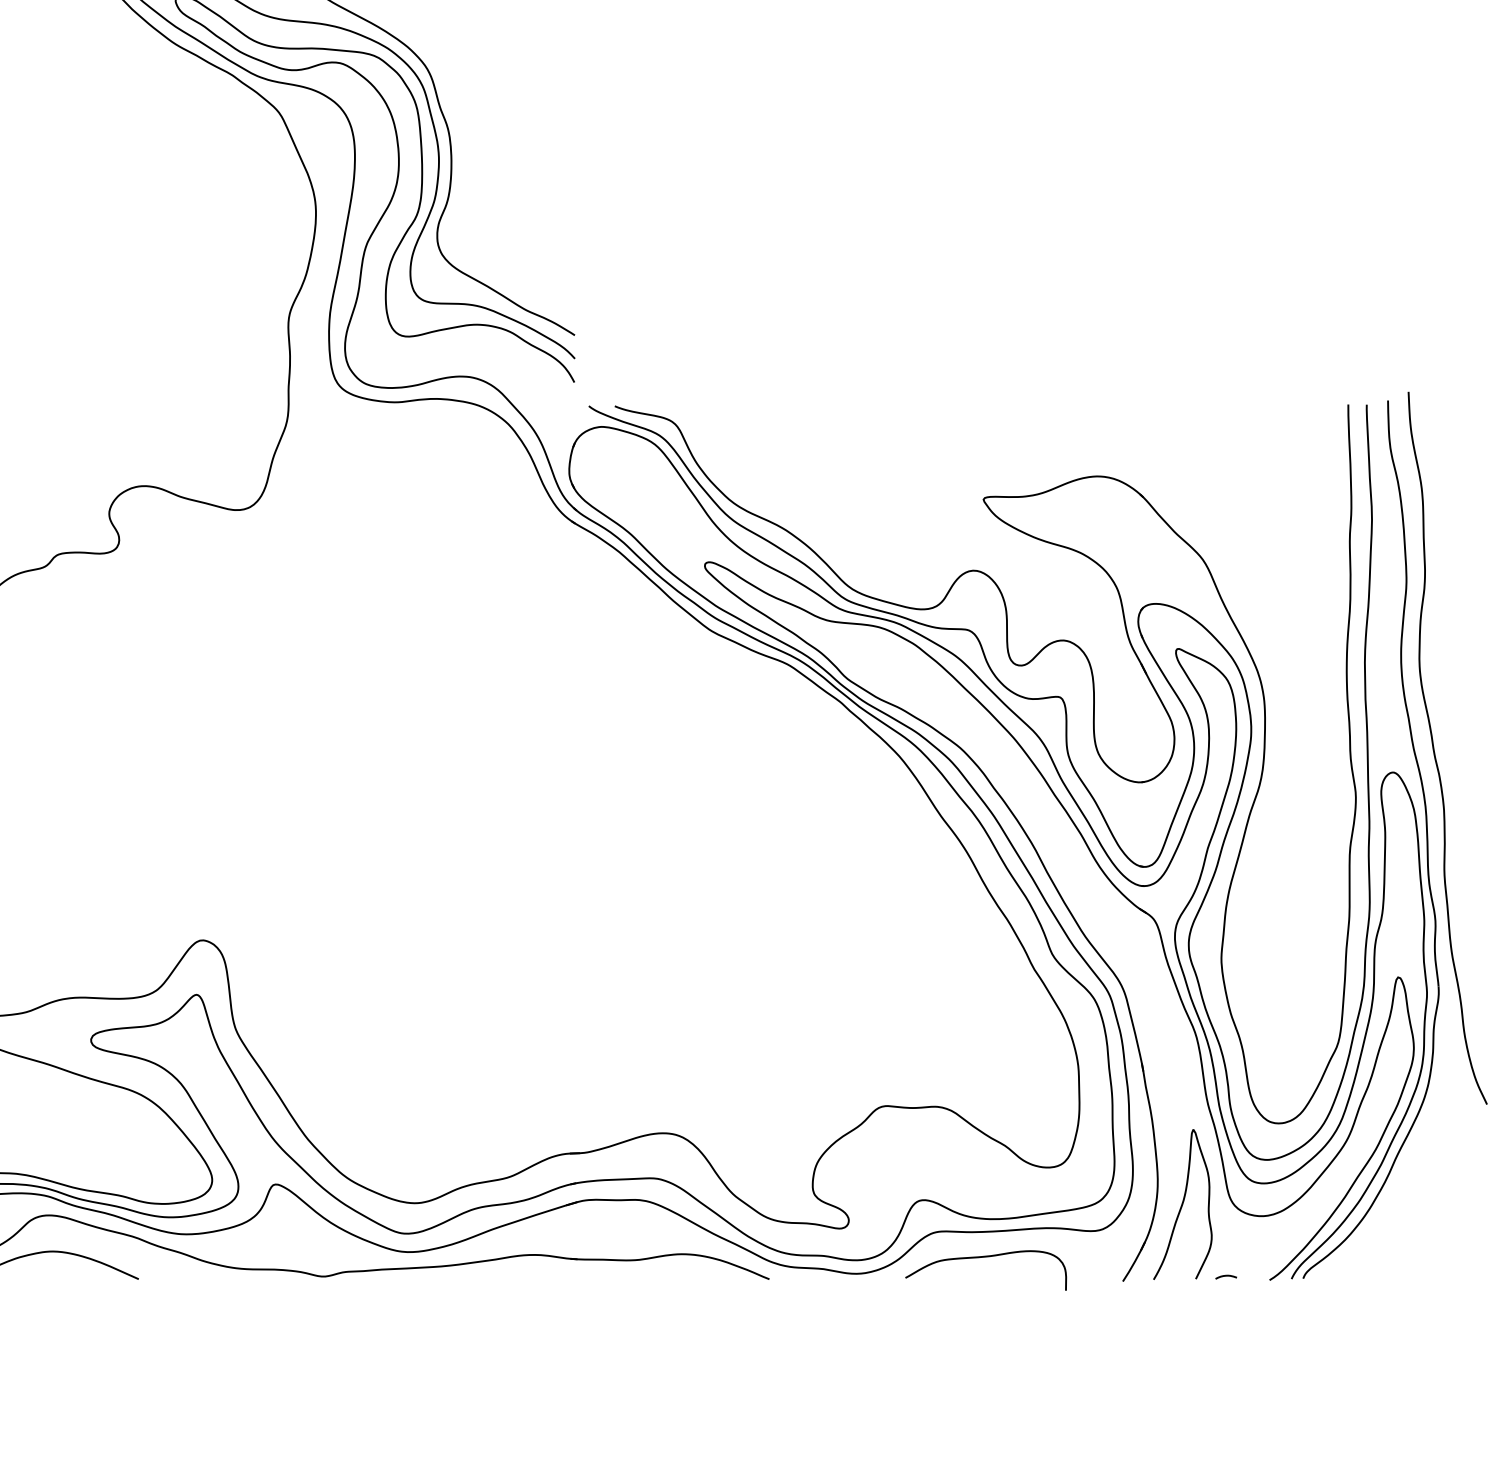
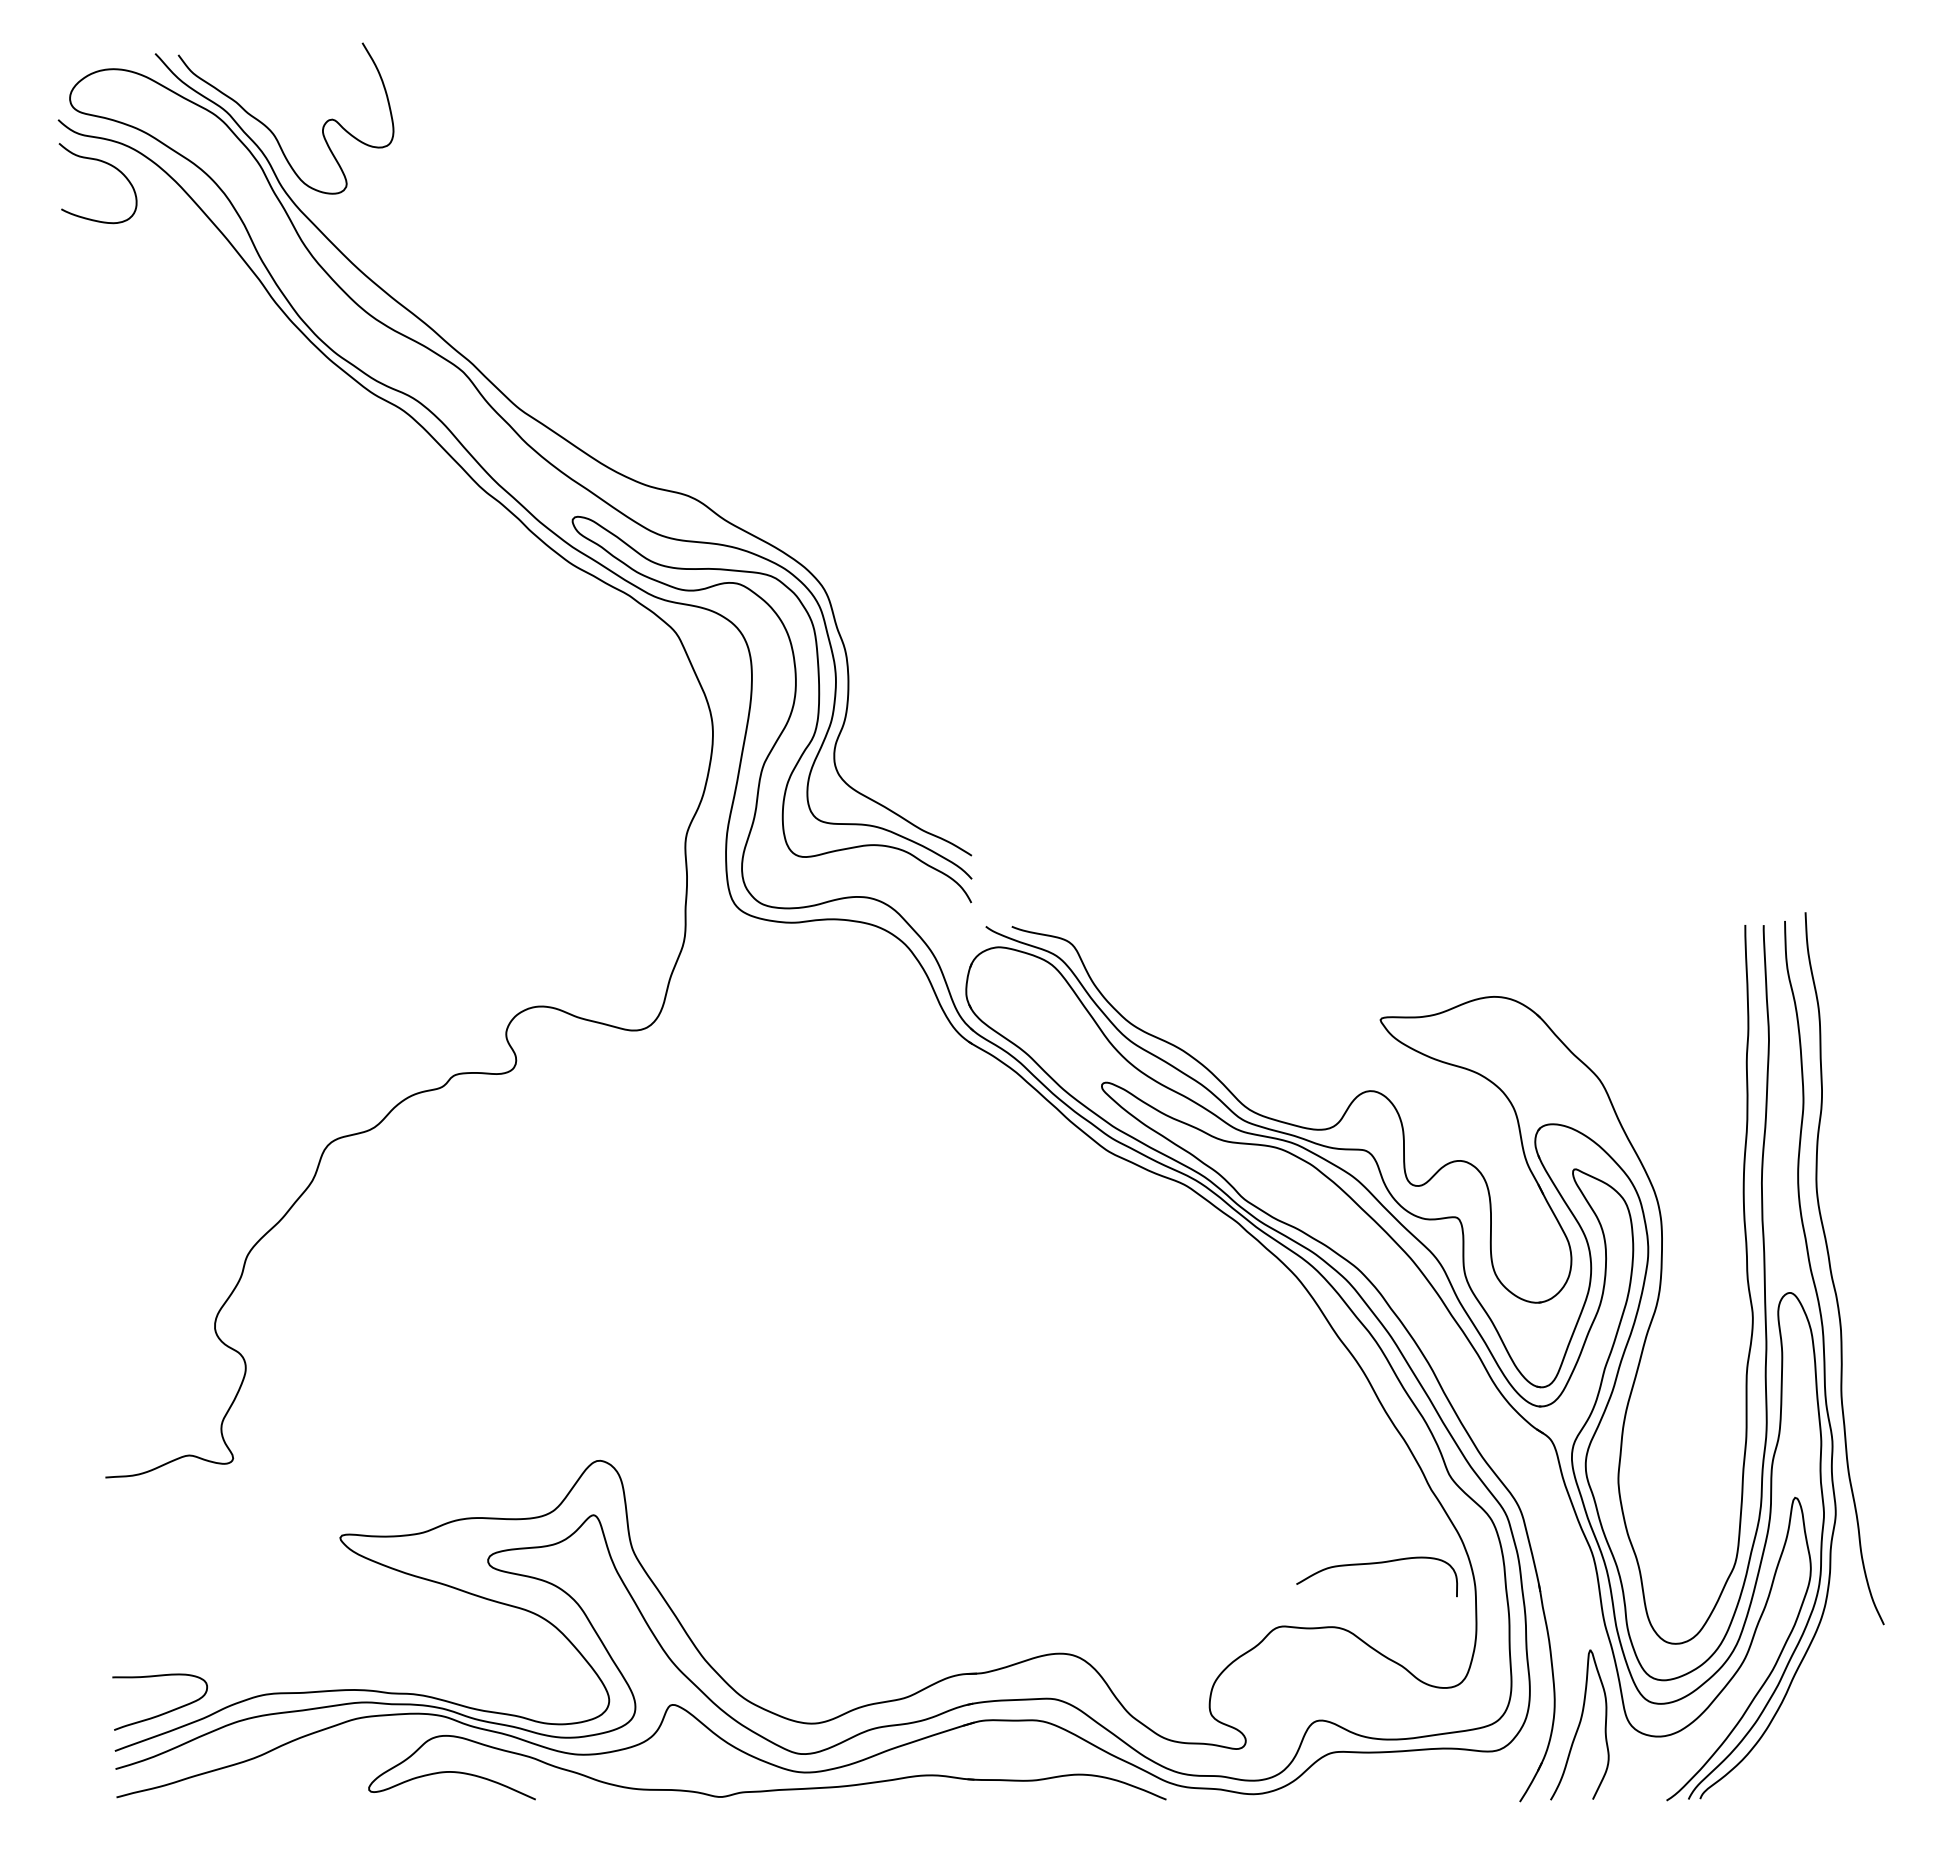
curve: (983, 1258) -> (1374, 1564), moved
curve: (1226, 1276) -> (1623, 1796), removed

